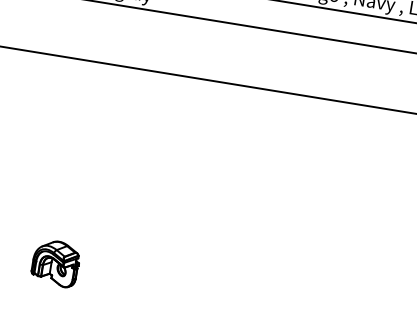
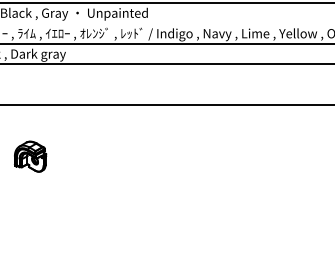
part: (55, 263) -> (30, 156), moved

